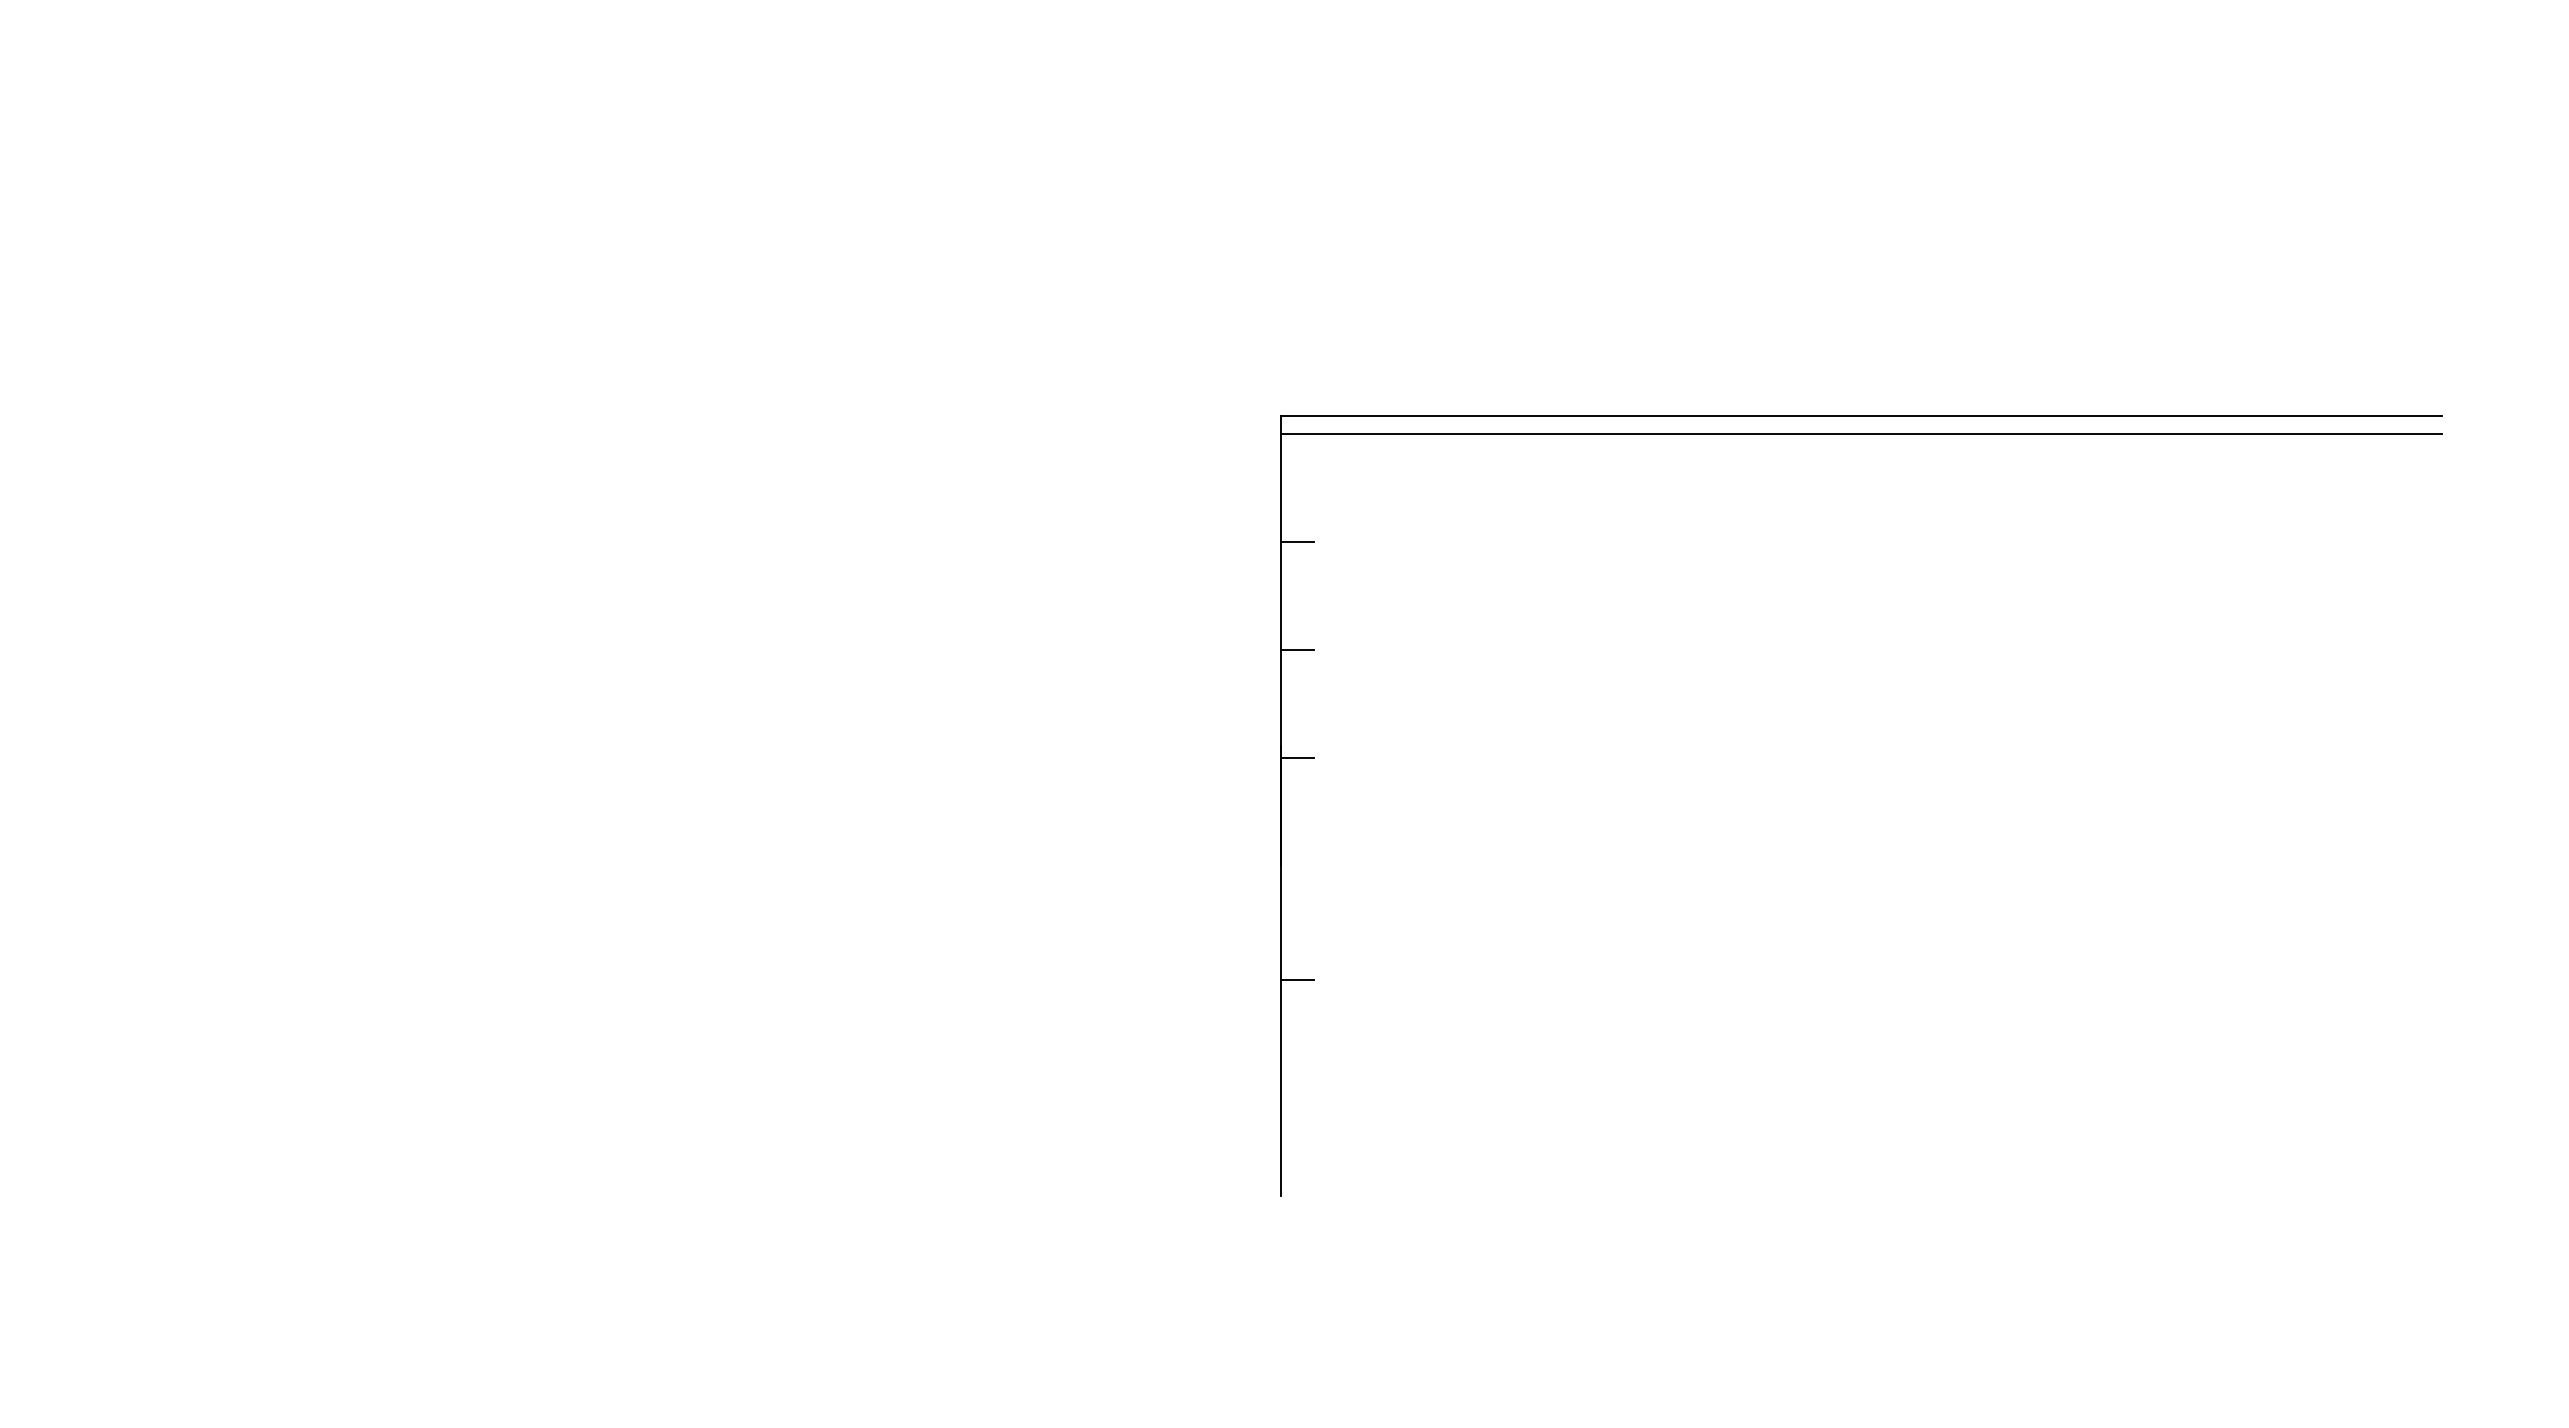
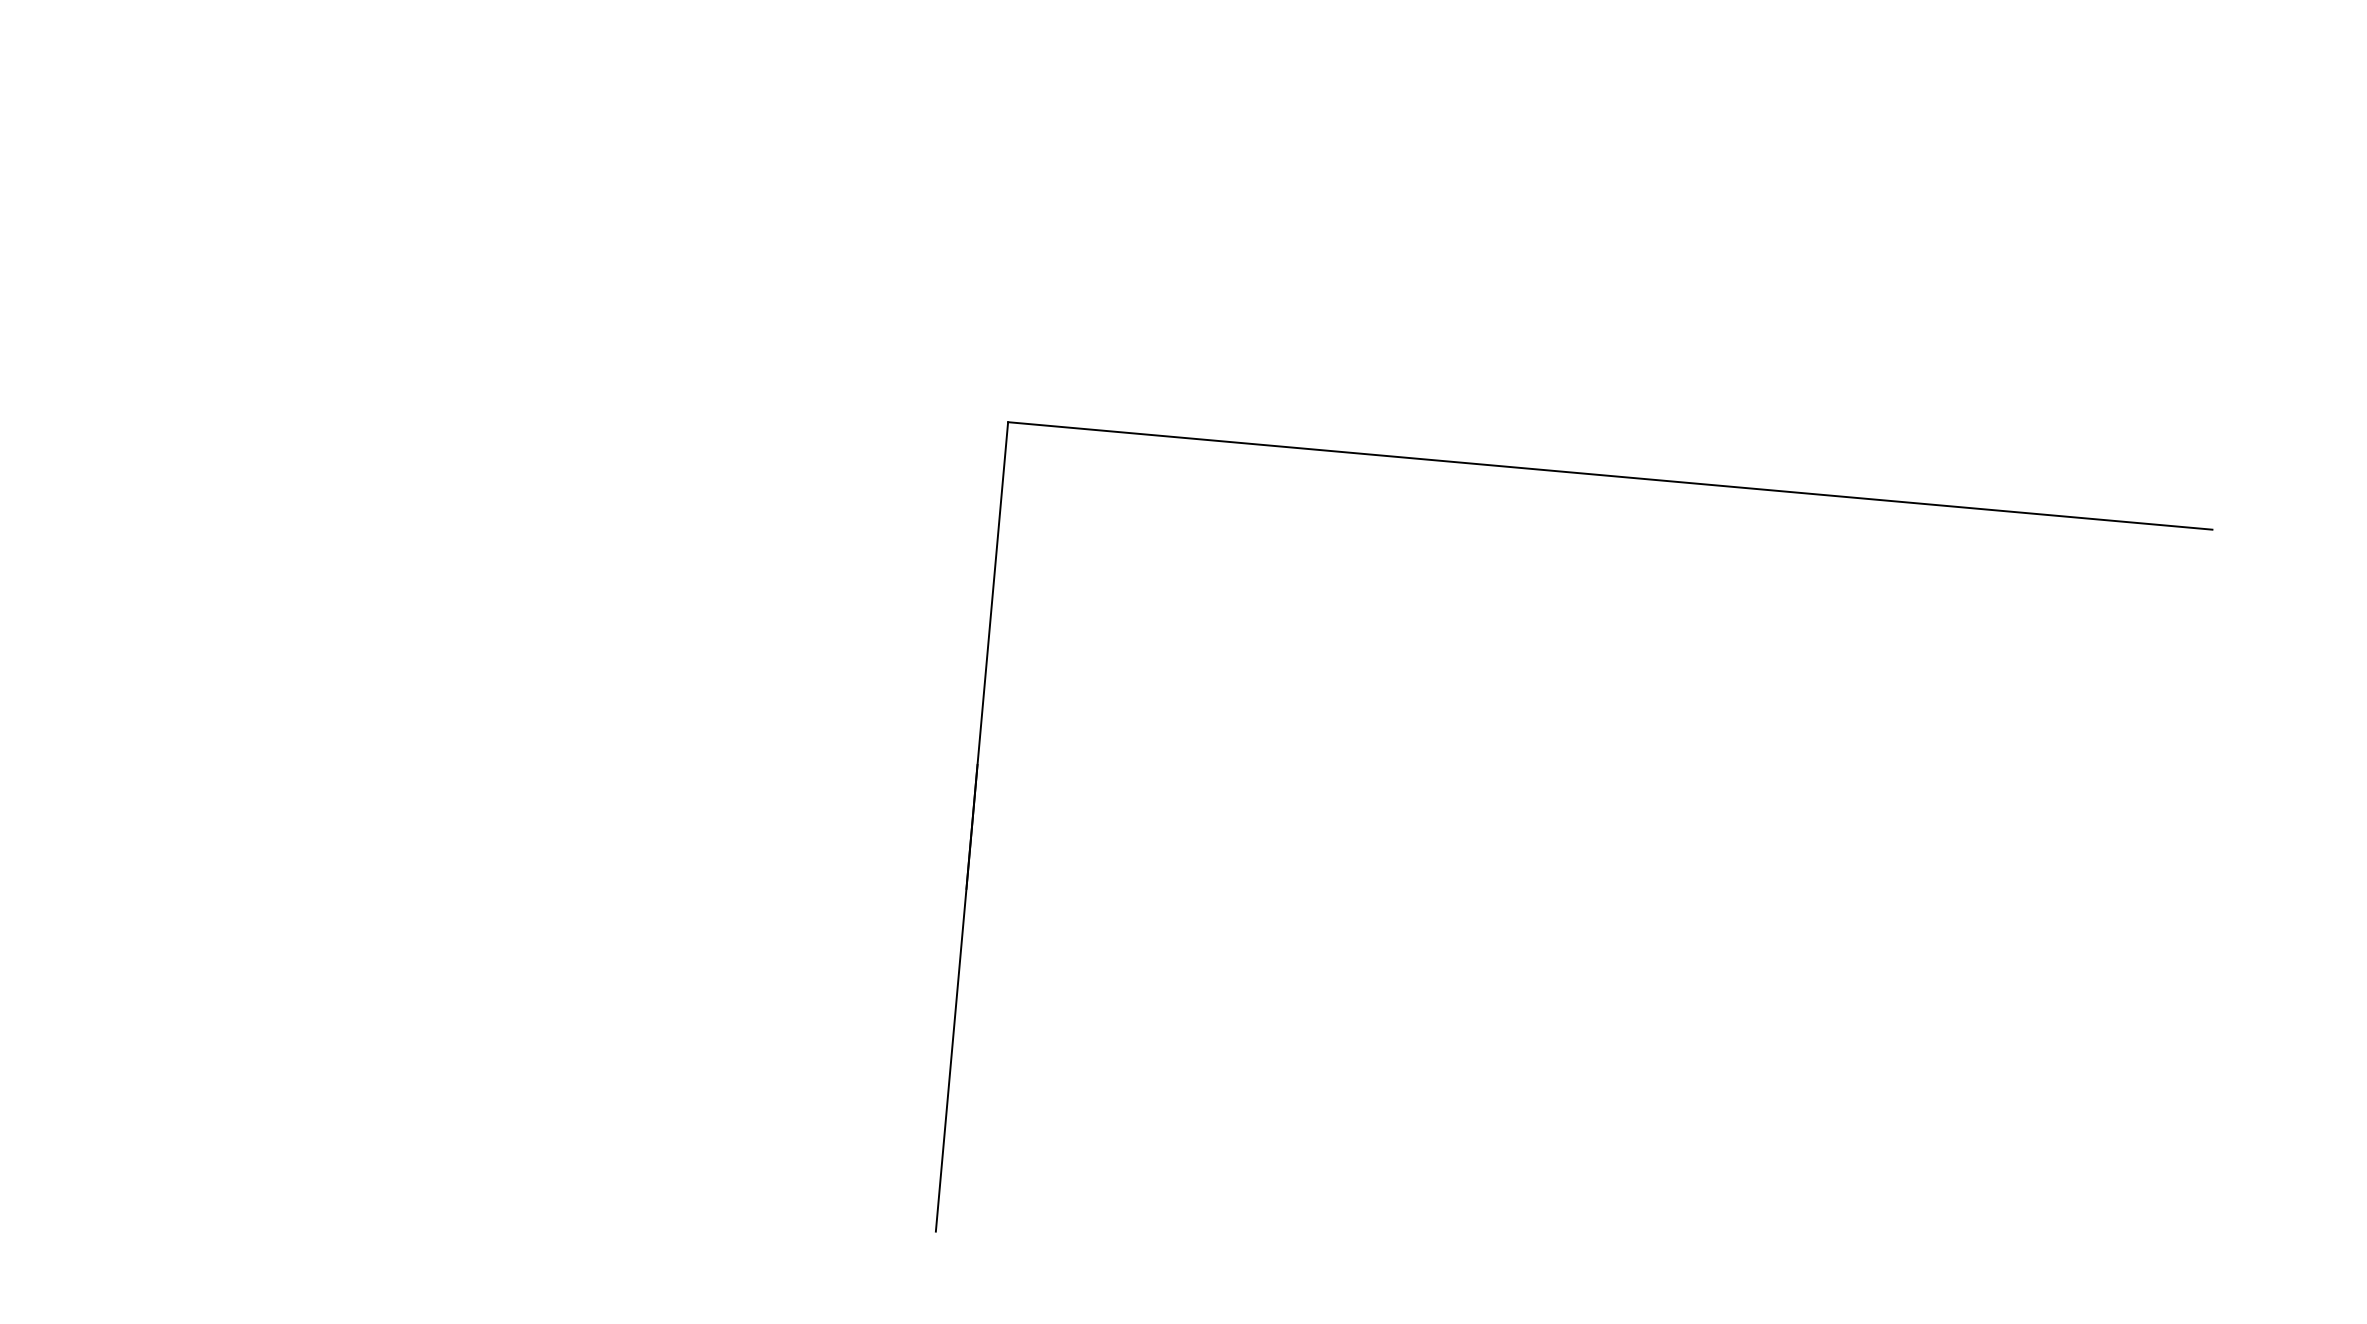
line: (1861, 434) -> (1608, 495), removed
line: (1297, 541) -> (1013, 553), removed
line: (1297, 649) -> (1003, 665), removed
line: (1297, 757) -> (993, 778), removed
line: (1297, 980) -> (972, 1009), removed

